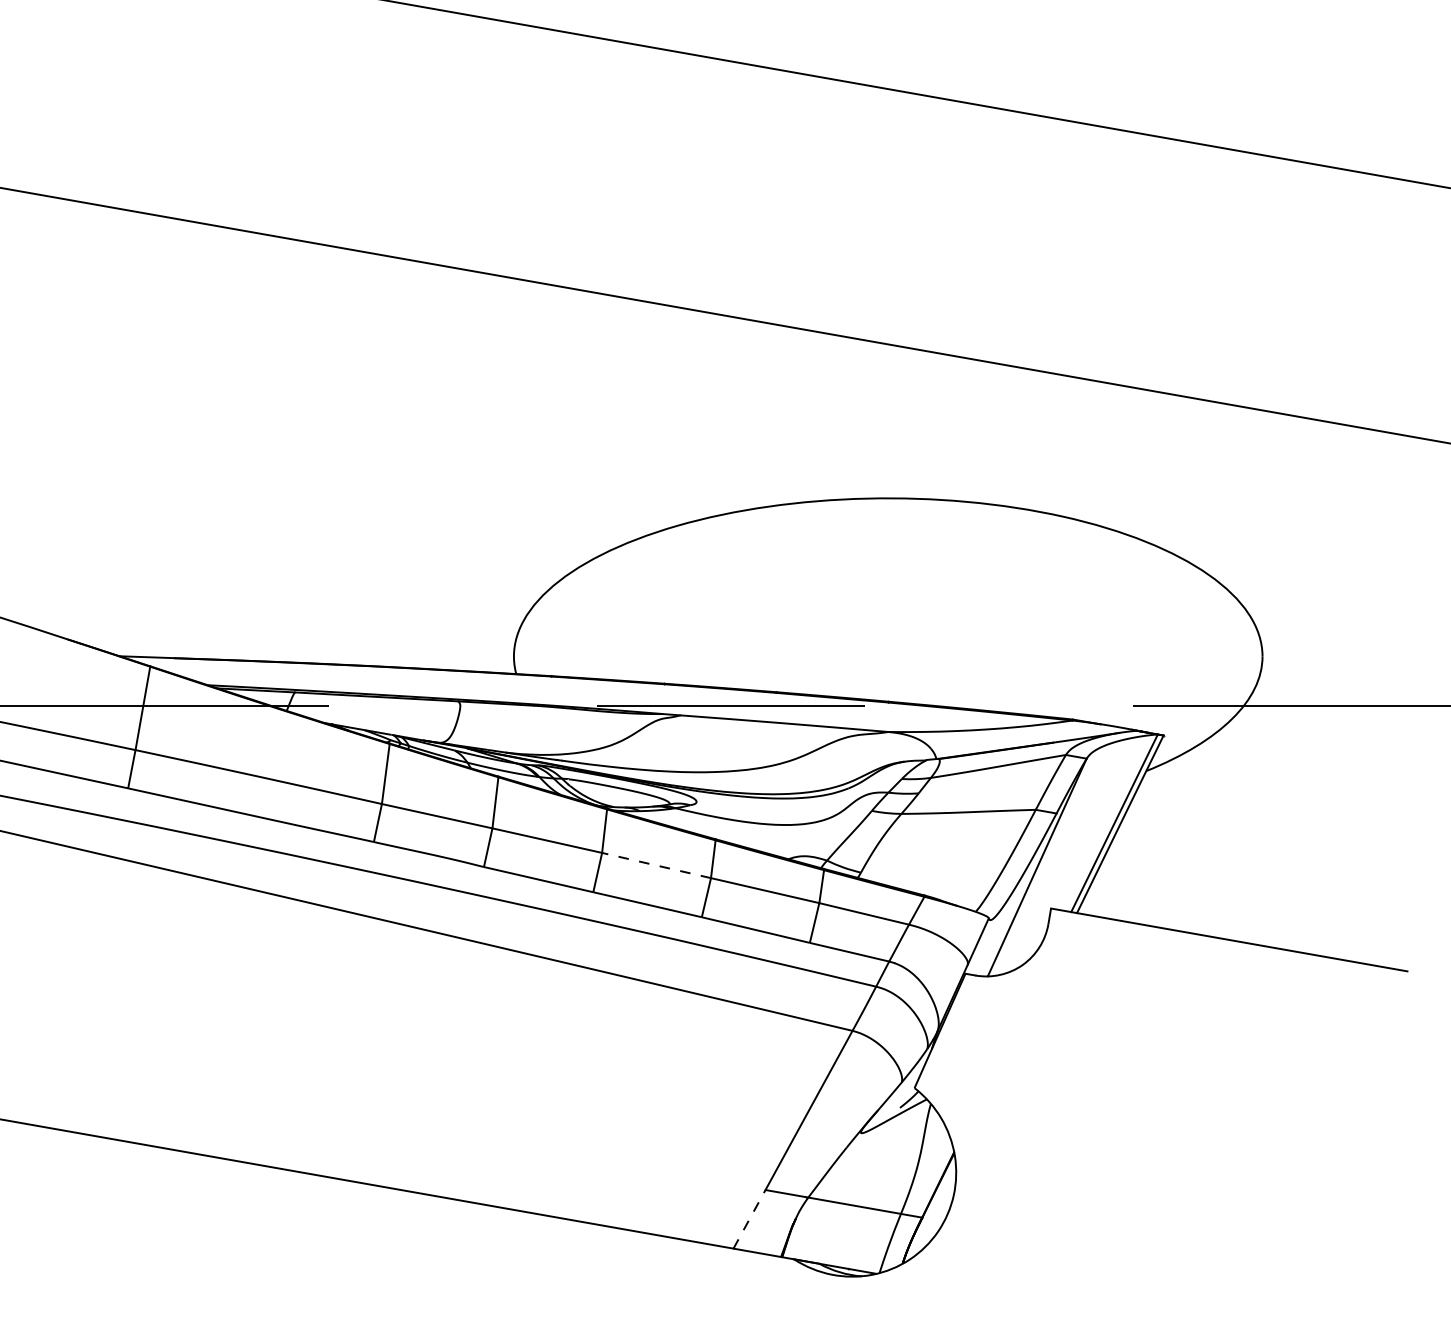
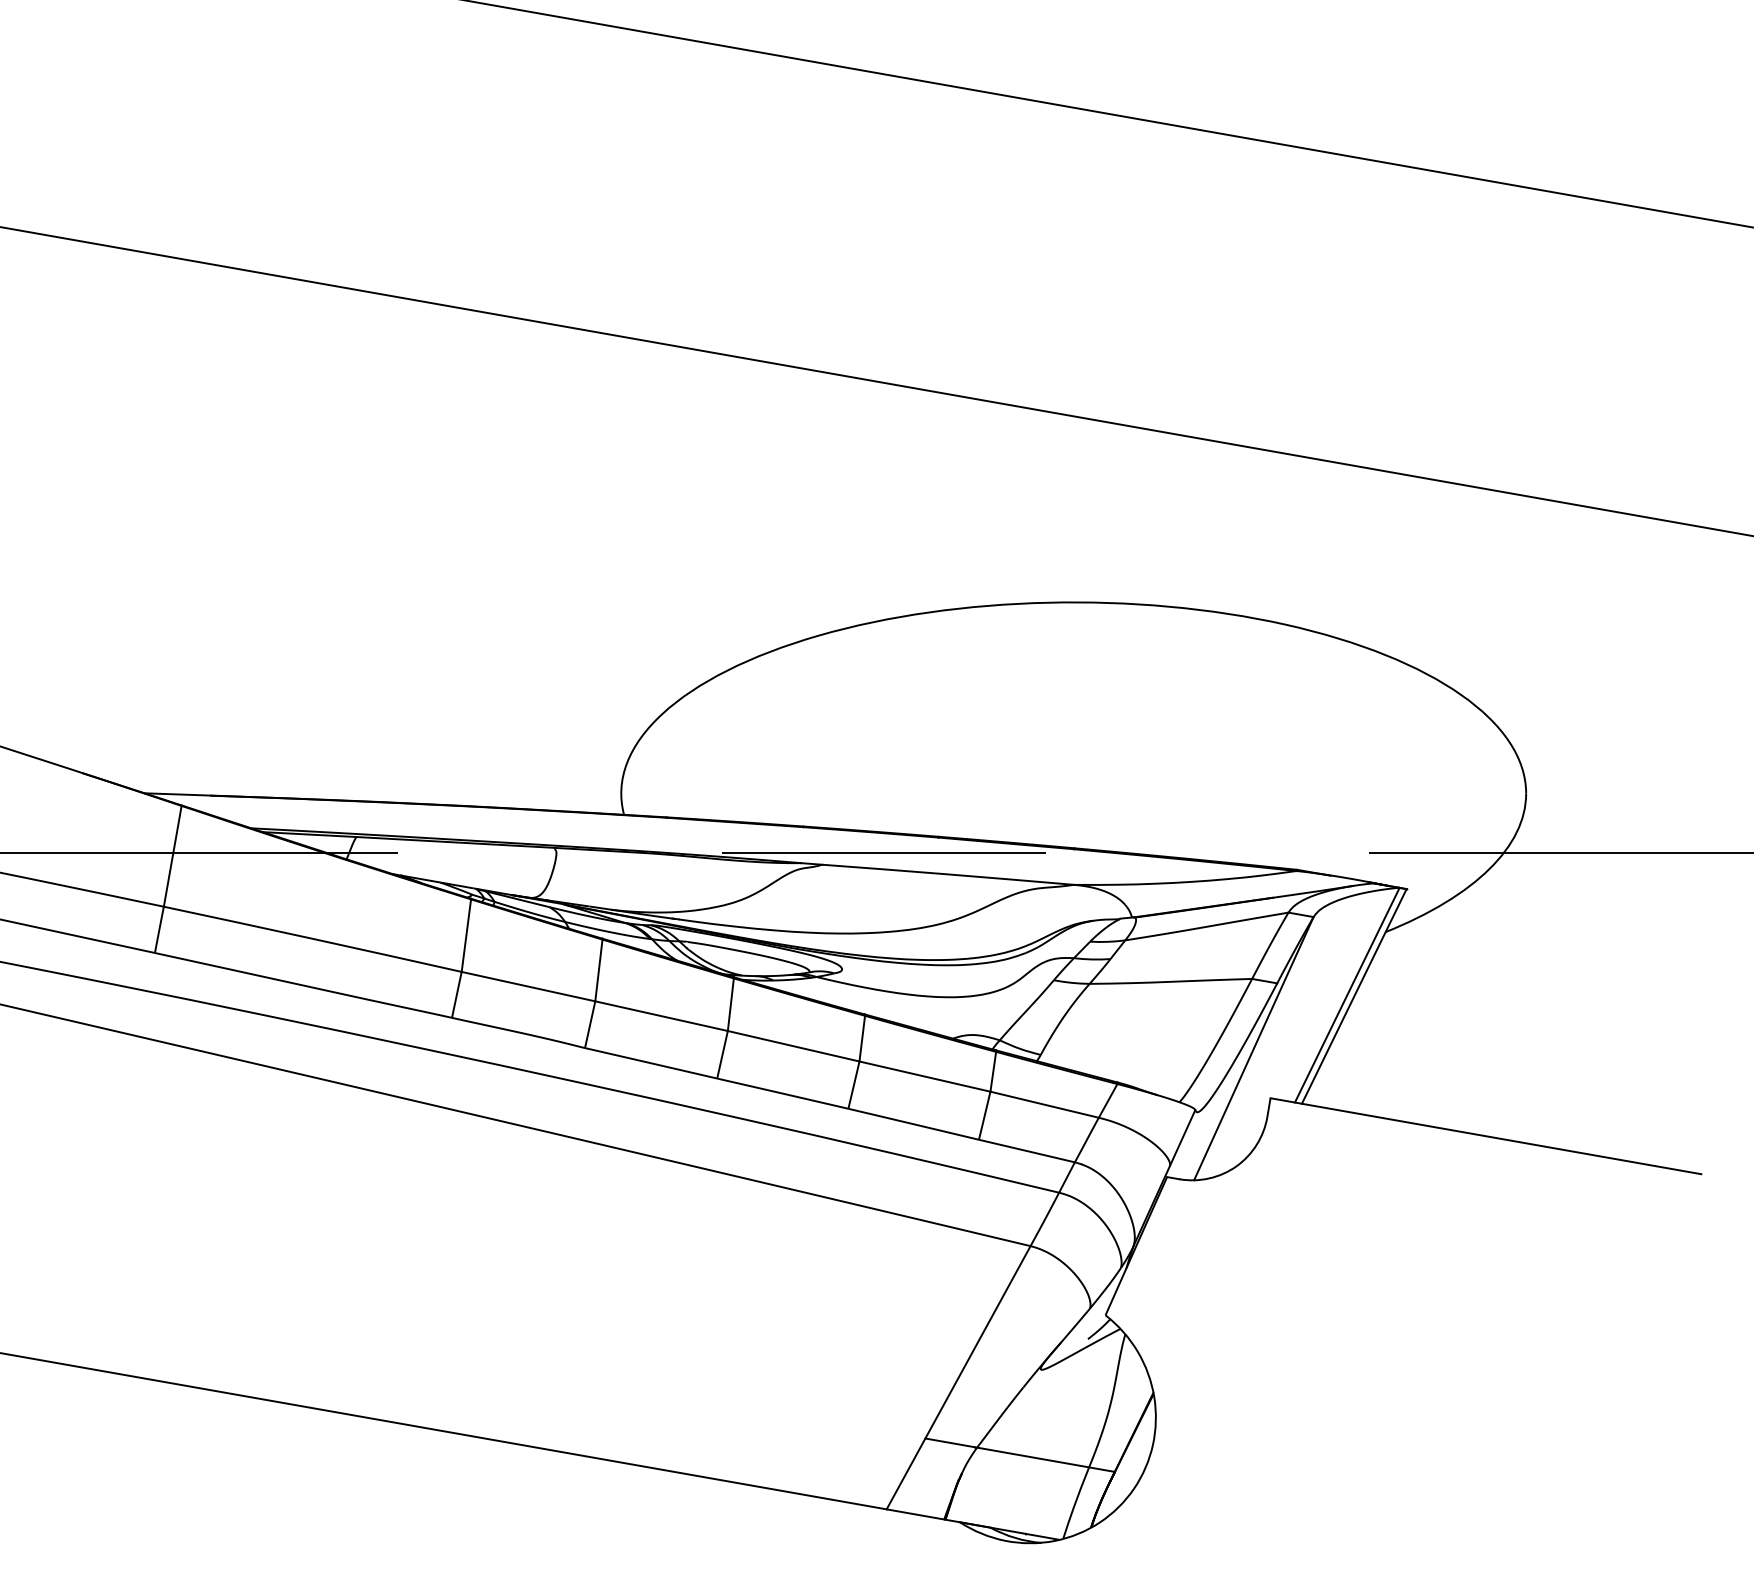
line: (656, 865) -> (793, 1046), dashed -> solid
line: (749, 1218) -> (906, 1472), dashed -> solid

